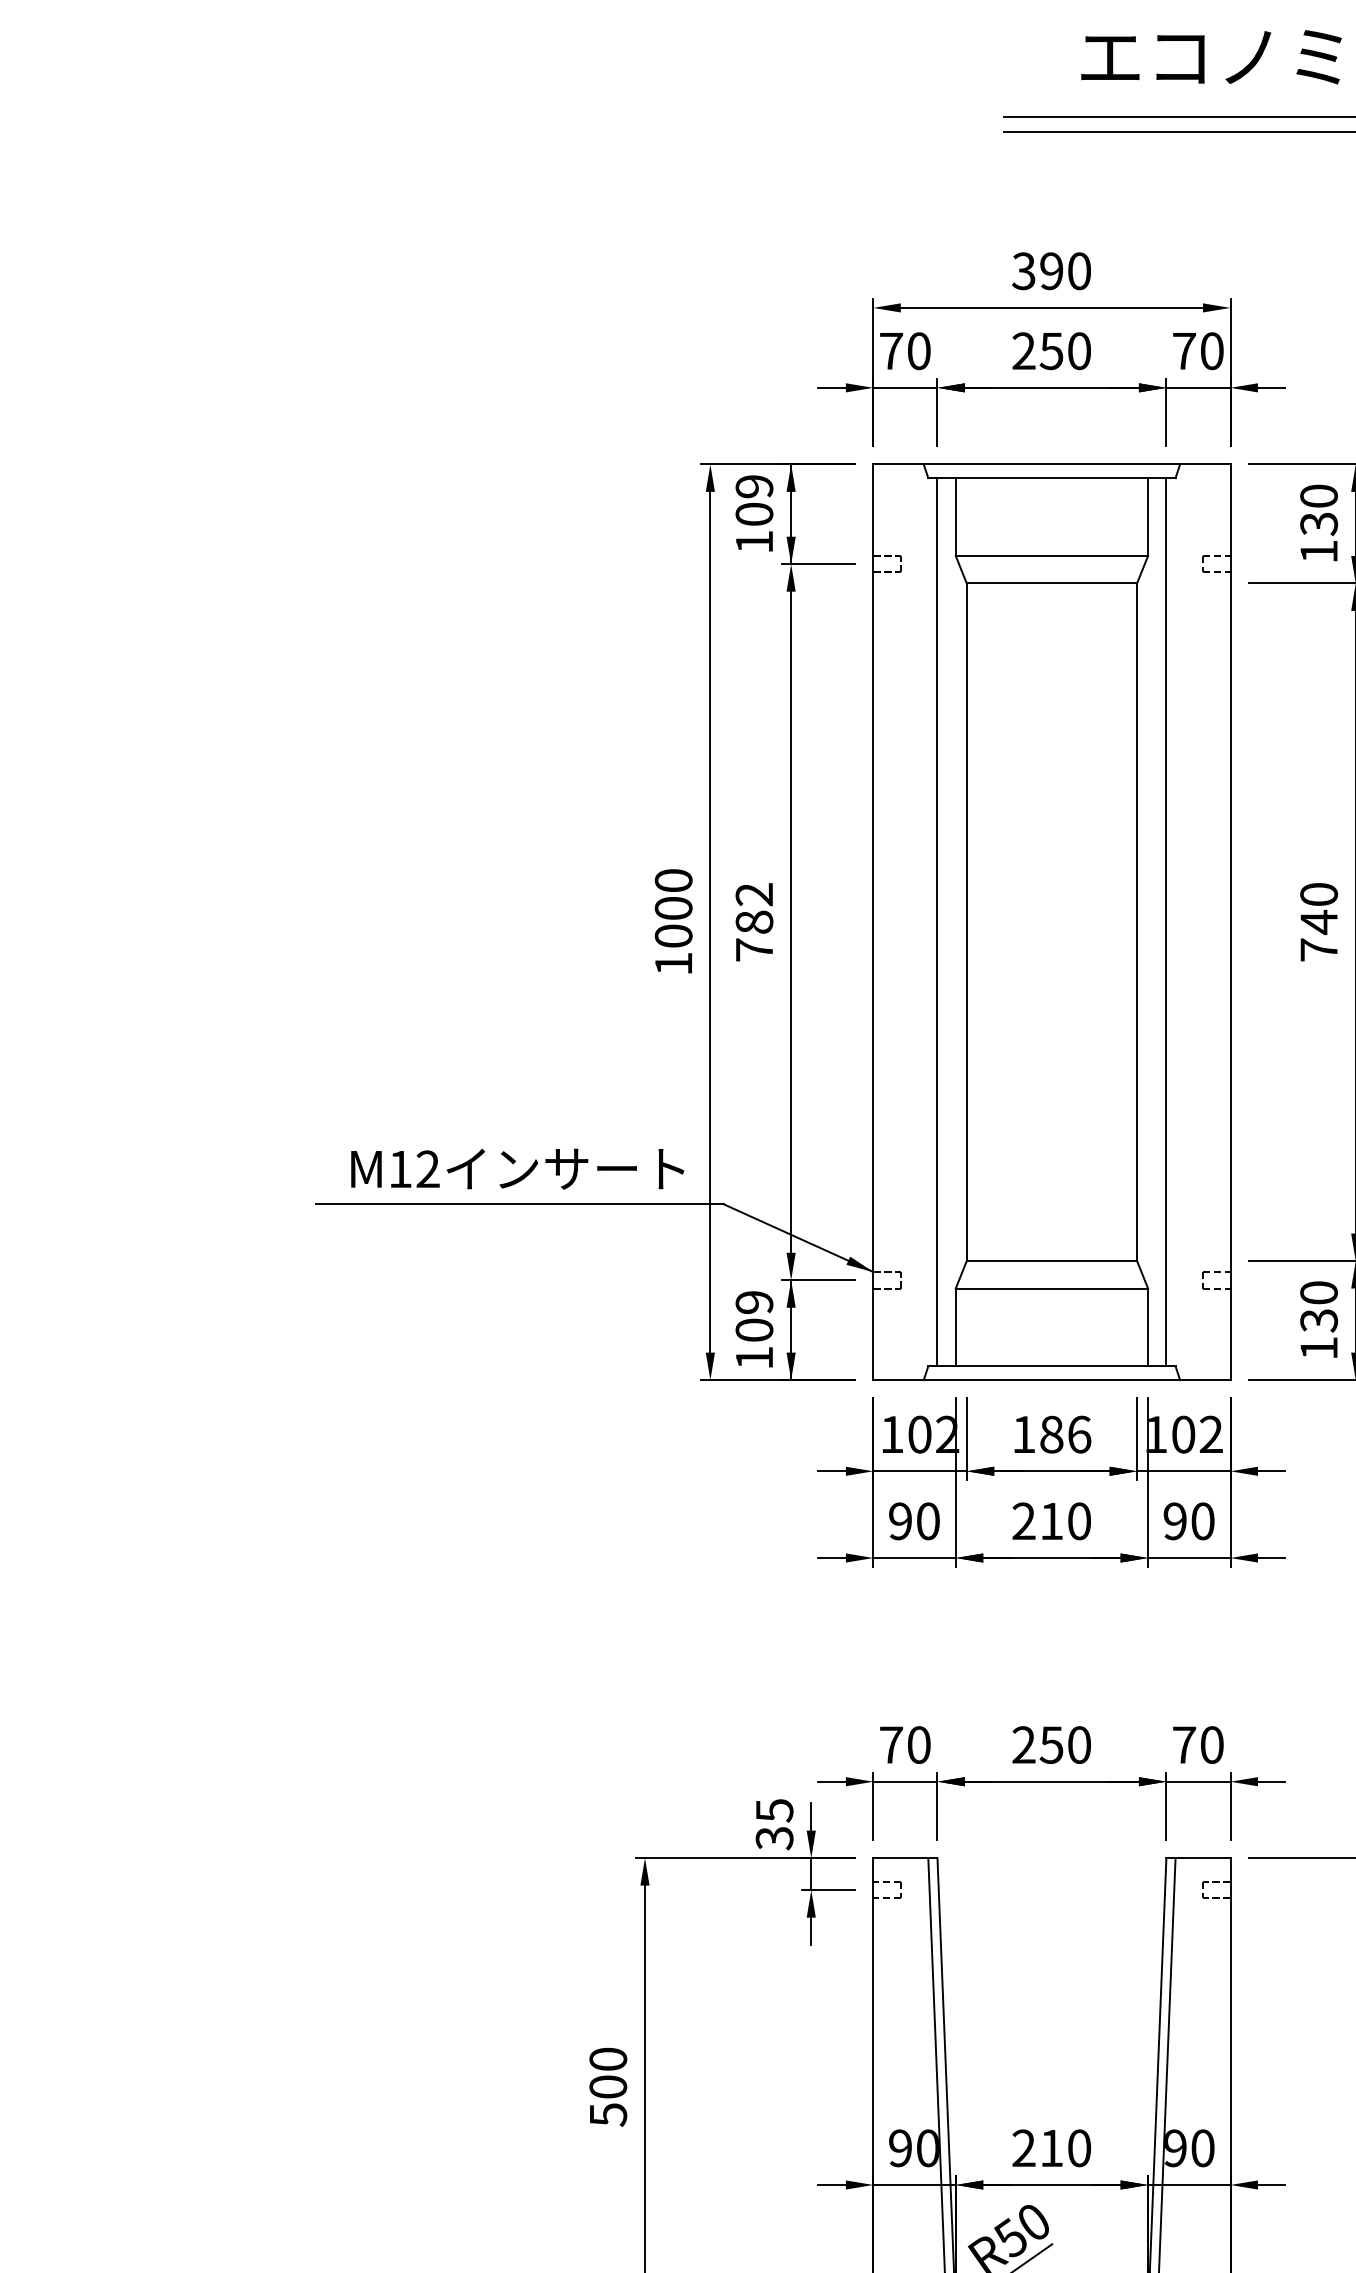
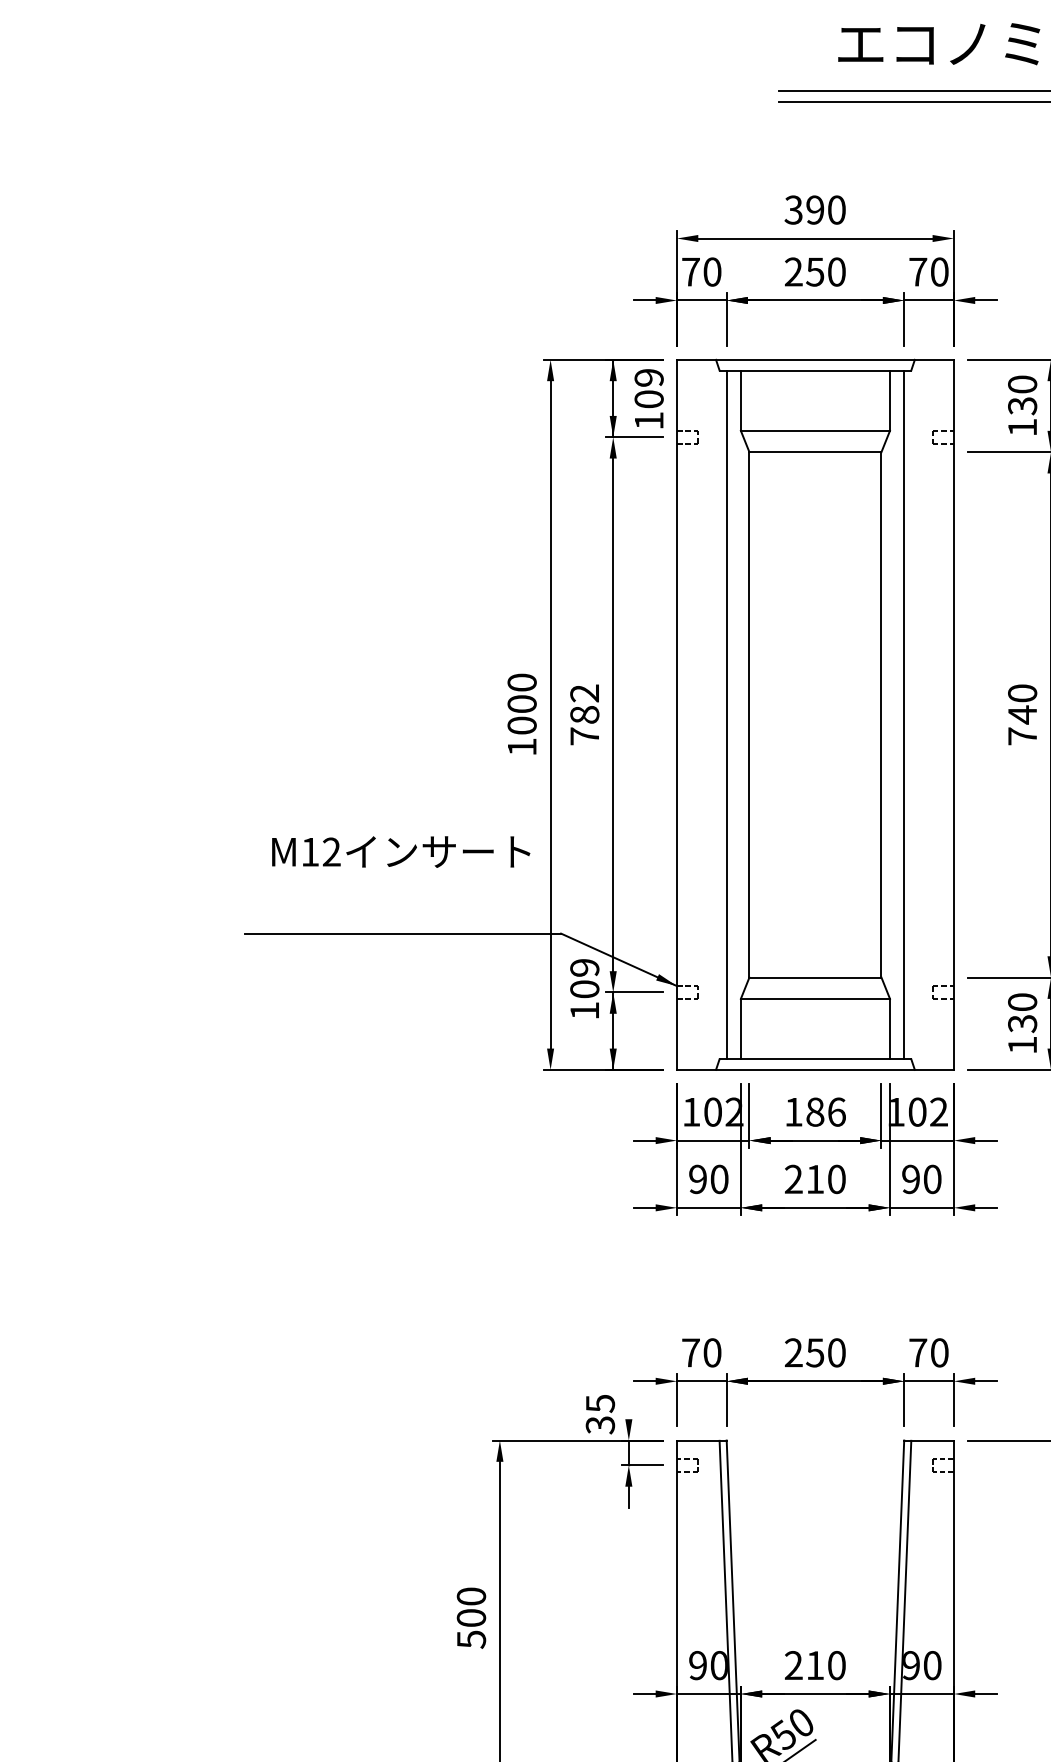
text: (754, 513) -> (649, 398), moved
text: (517, 1168) -> (401, 851), moved
text: (754, 1329) -> (584, 988), moved
line: (811, 1816) -> (629, 1408), removed

